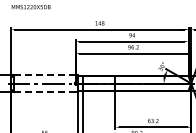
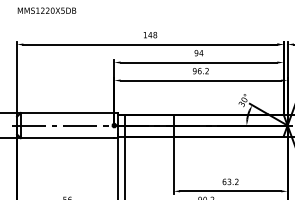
line: (44, 75) -> (67, 113), dashed -> solid
line: (45, 91) -> (68, 137), dashed -> solid

